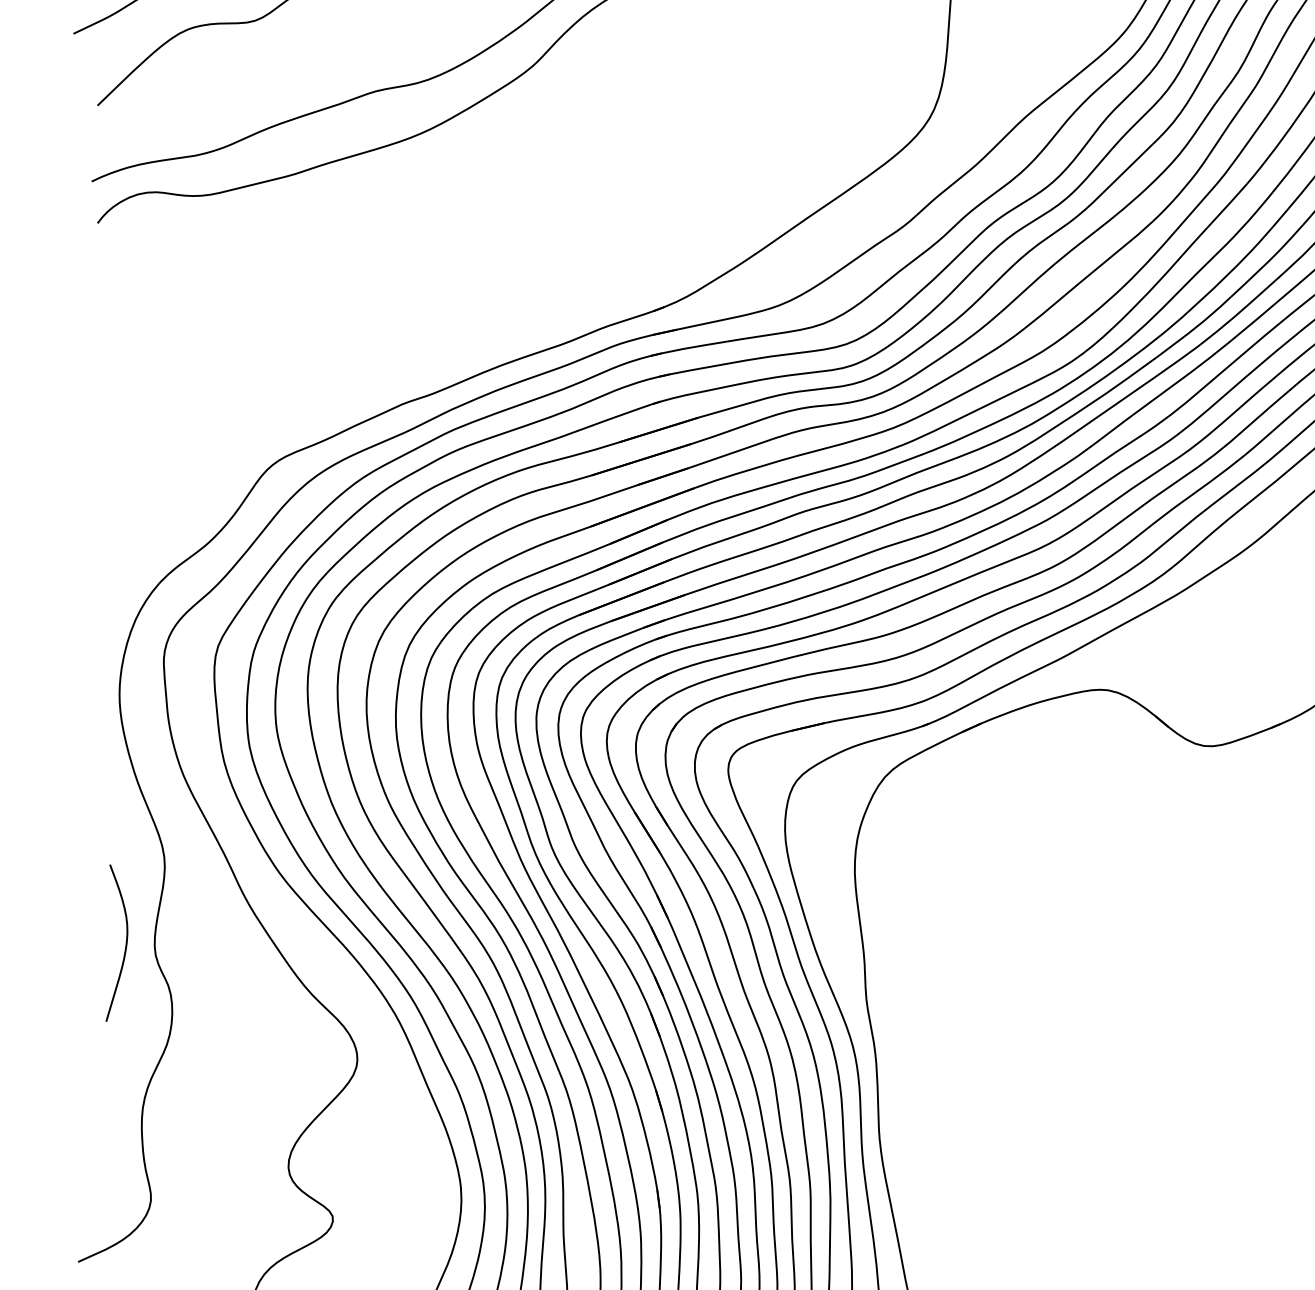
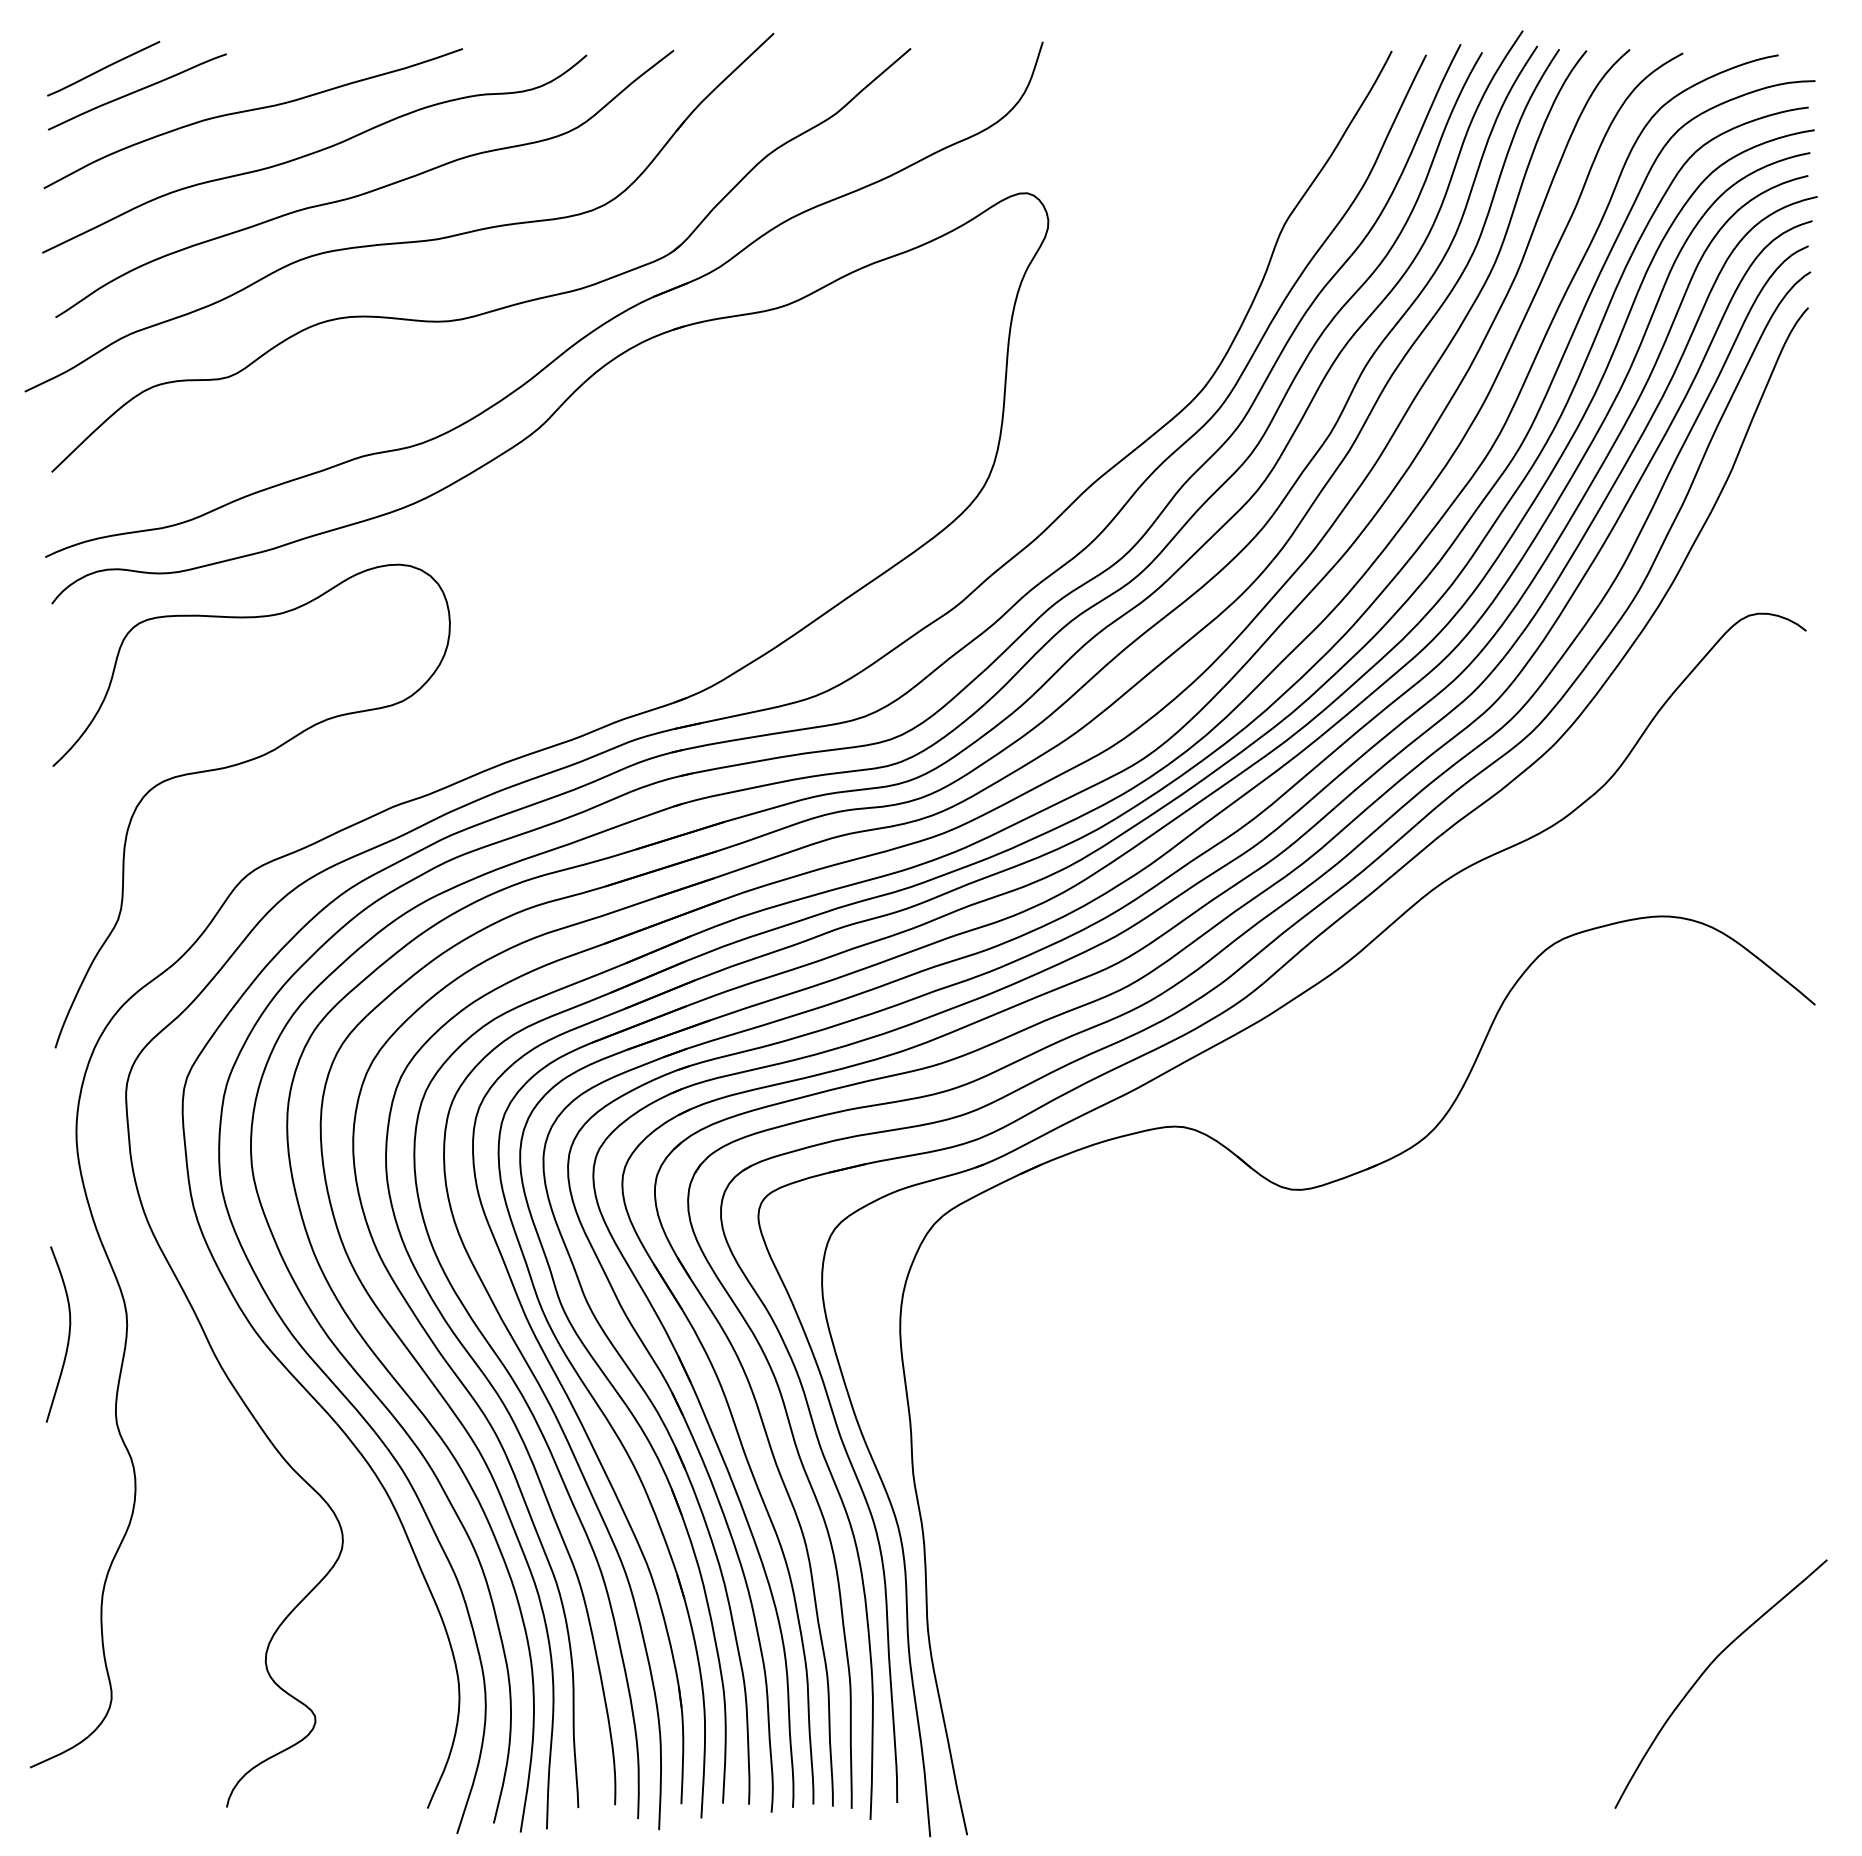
curve: (264, 367) -> (238, 765), added
curve: (125, 943) -> (68, 1334), moved

